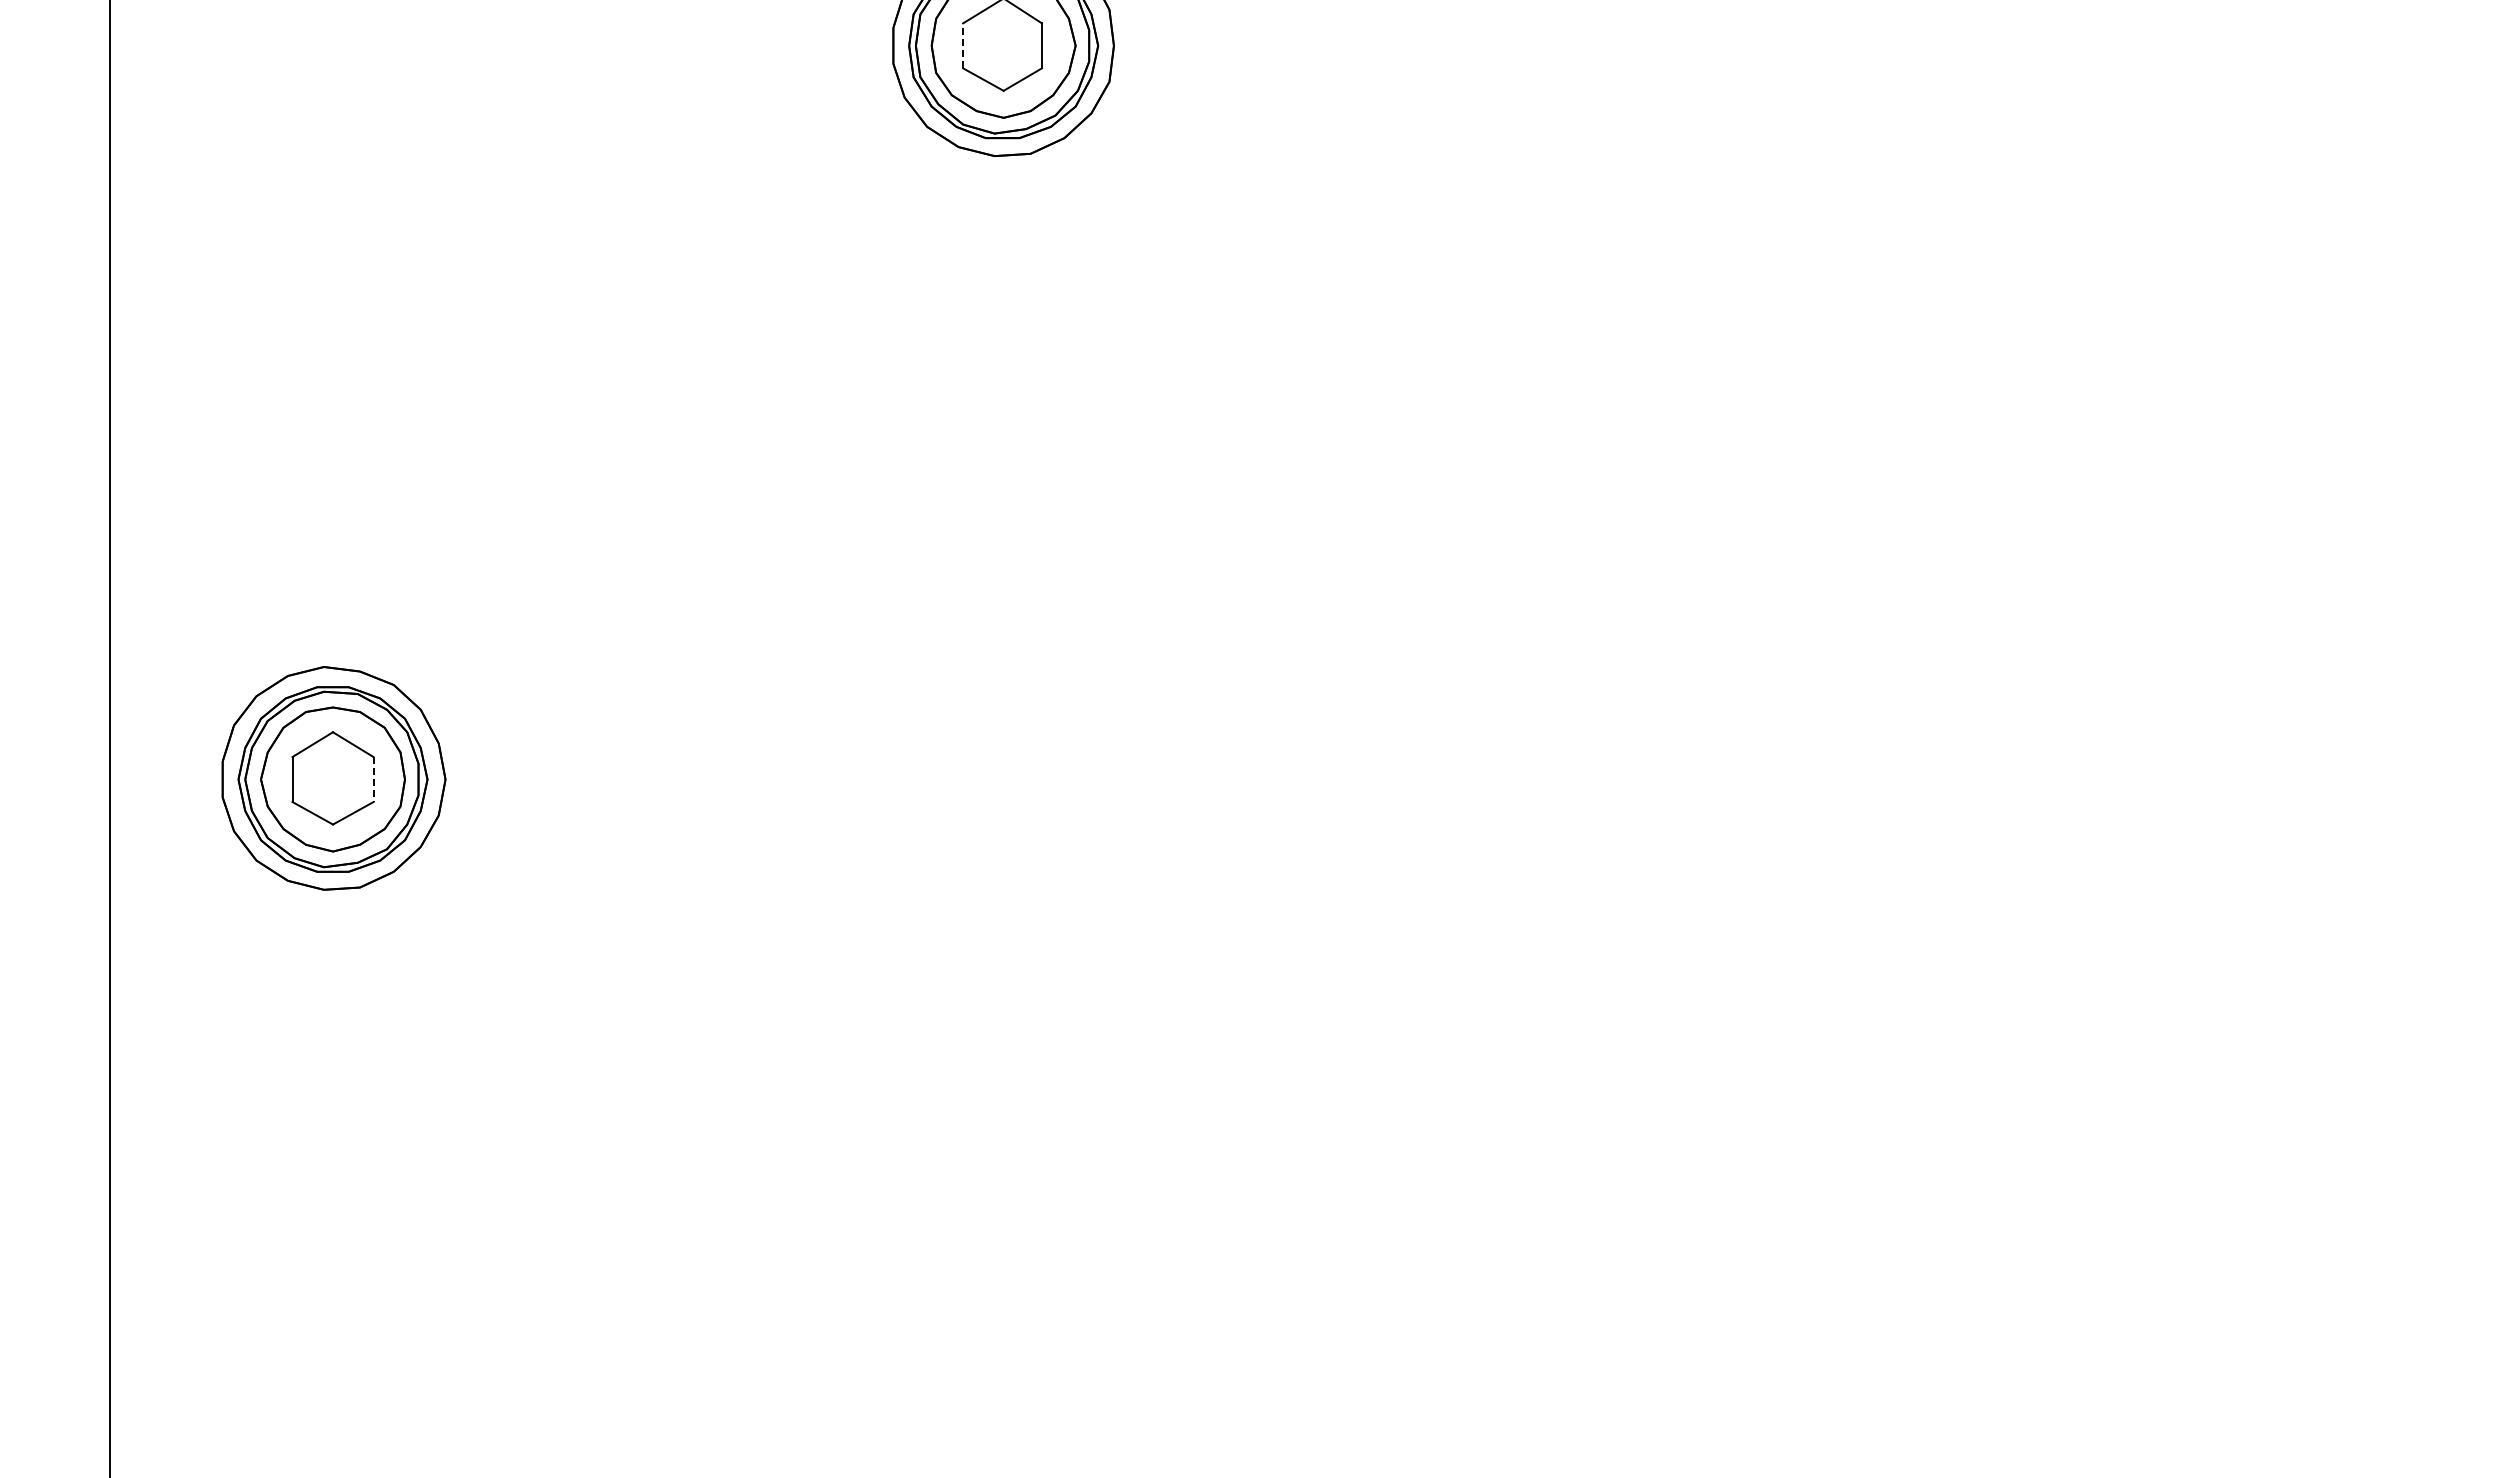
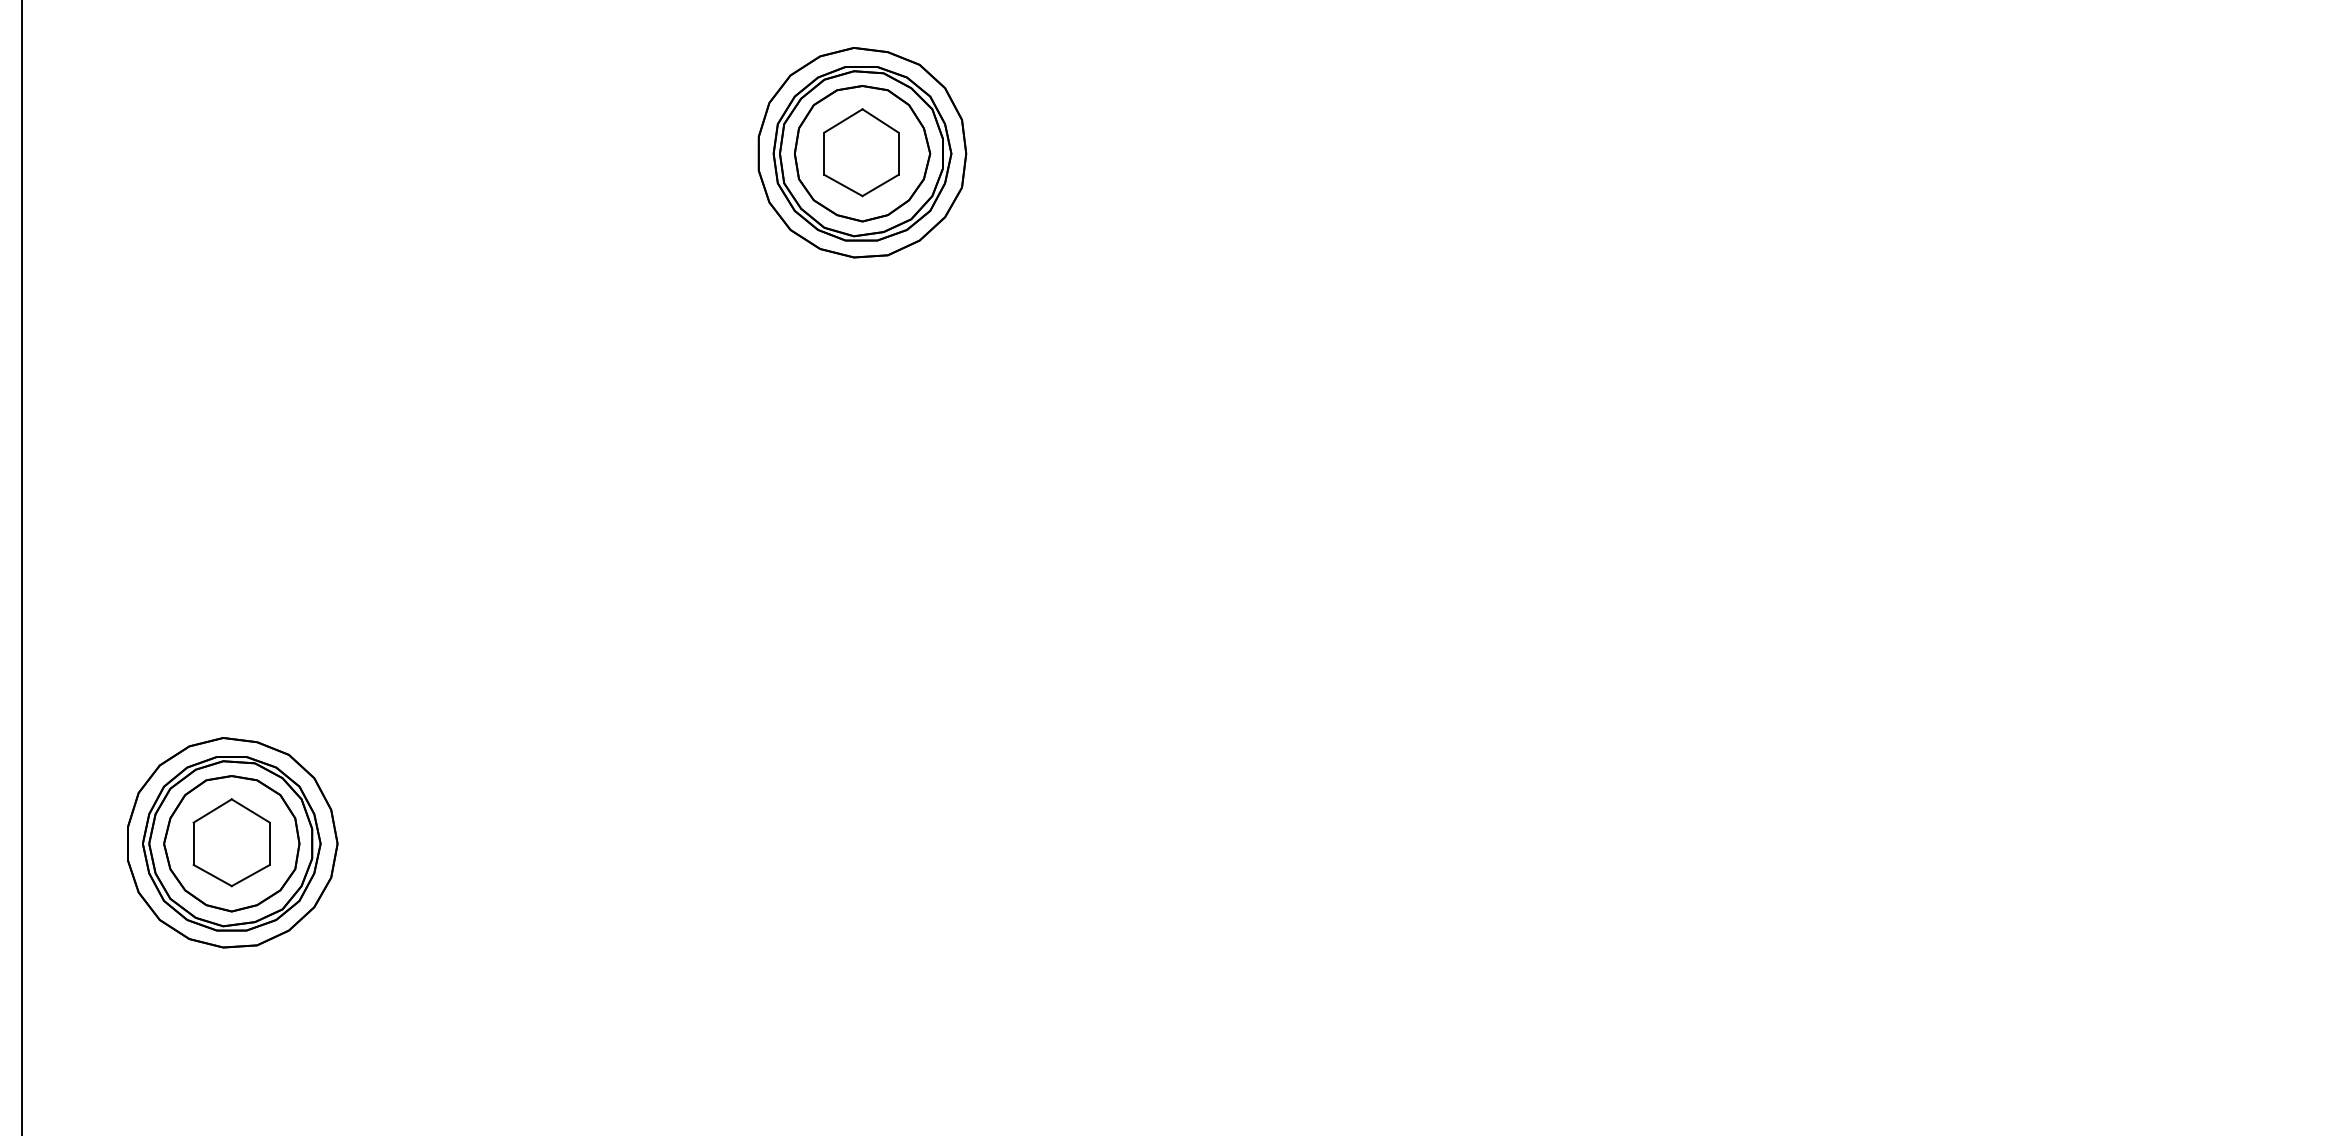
line: (963, 45) -> (824, 153), dashed -> solid
line: (373, 779) -> (269, 843), dashed -> solid

